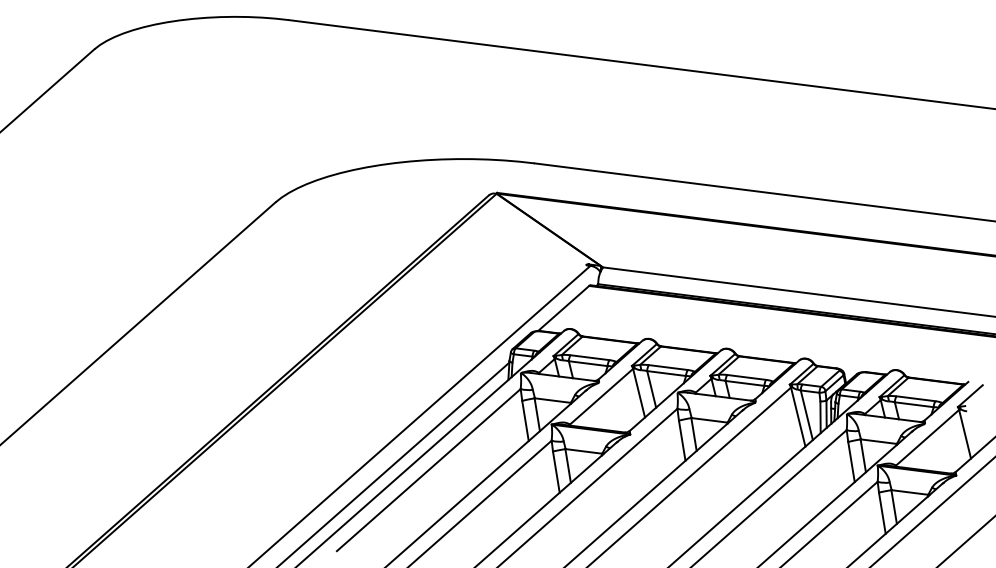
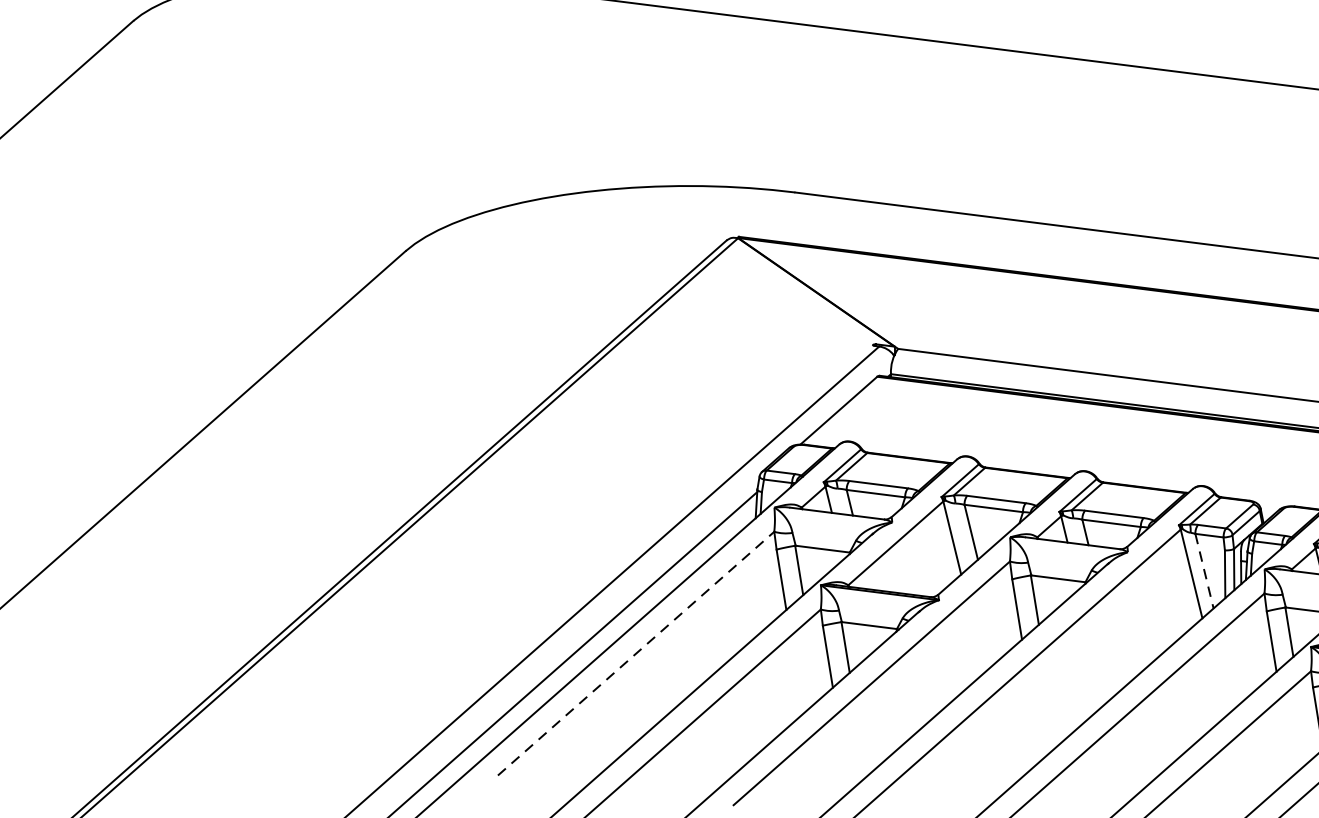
line: (806, 415) -> (1204, 571), solid -> dashed
line: (428, 470) -> (635, 654), solid -> dashed

